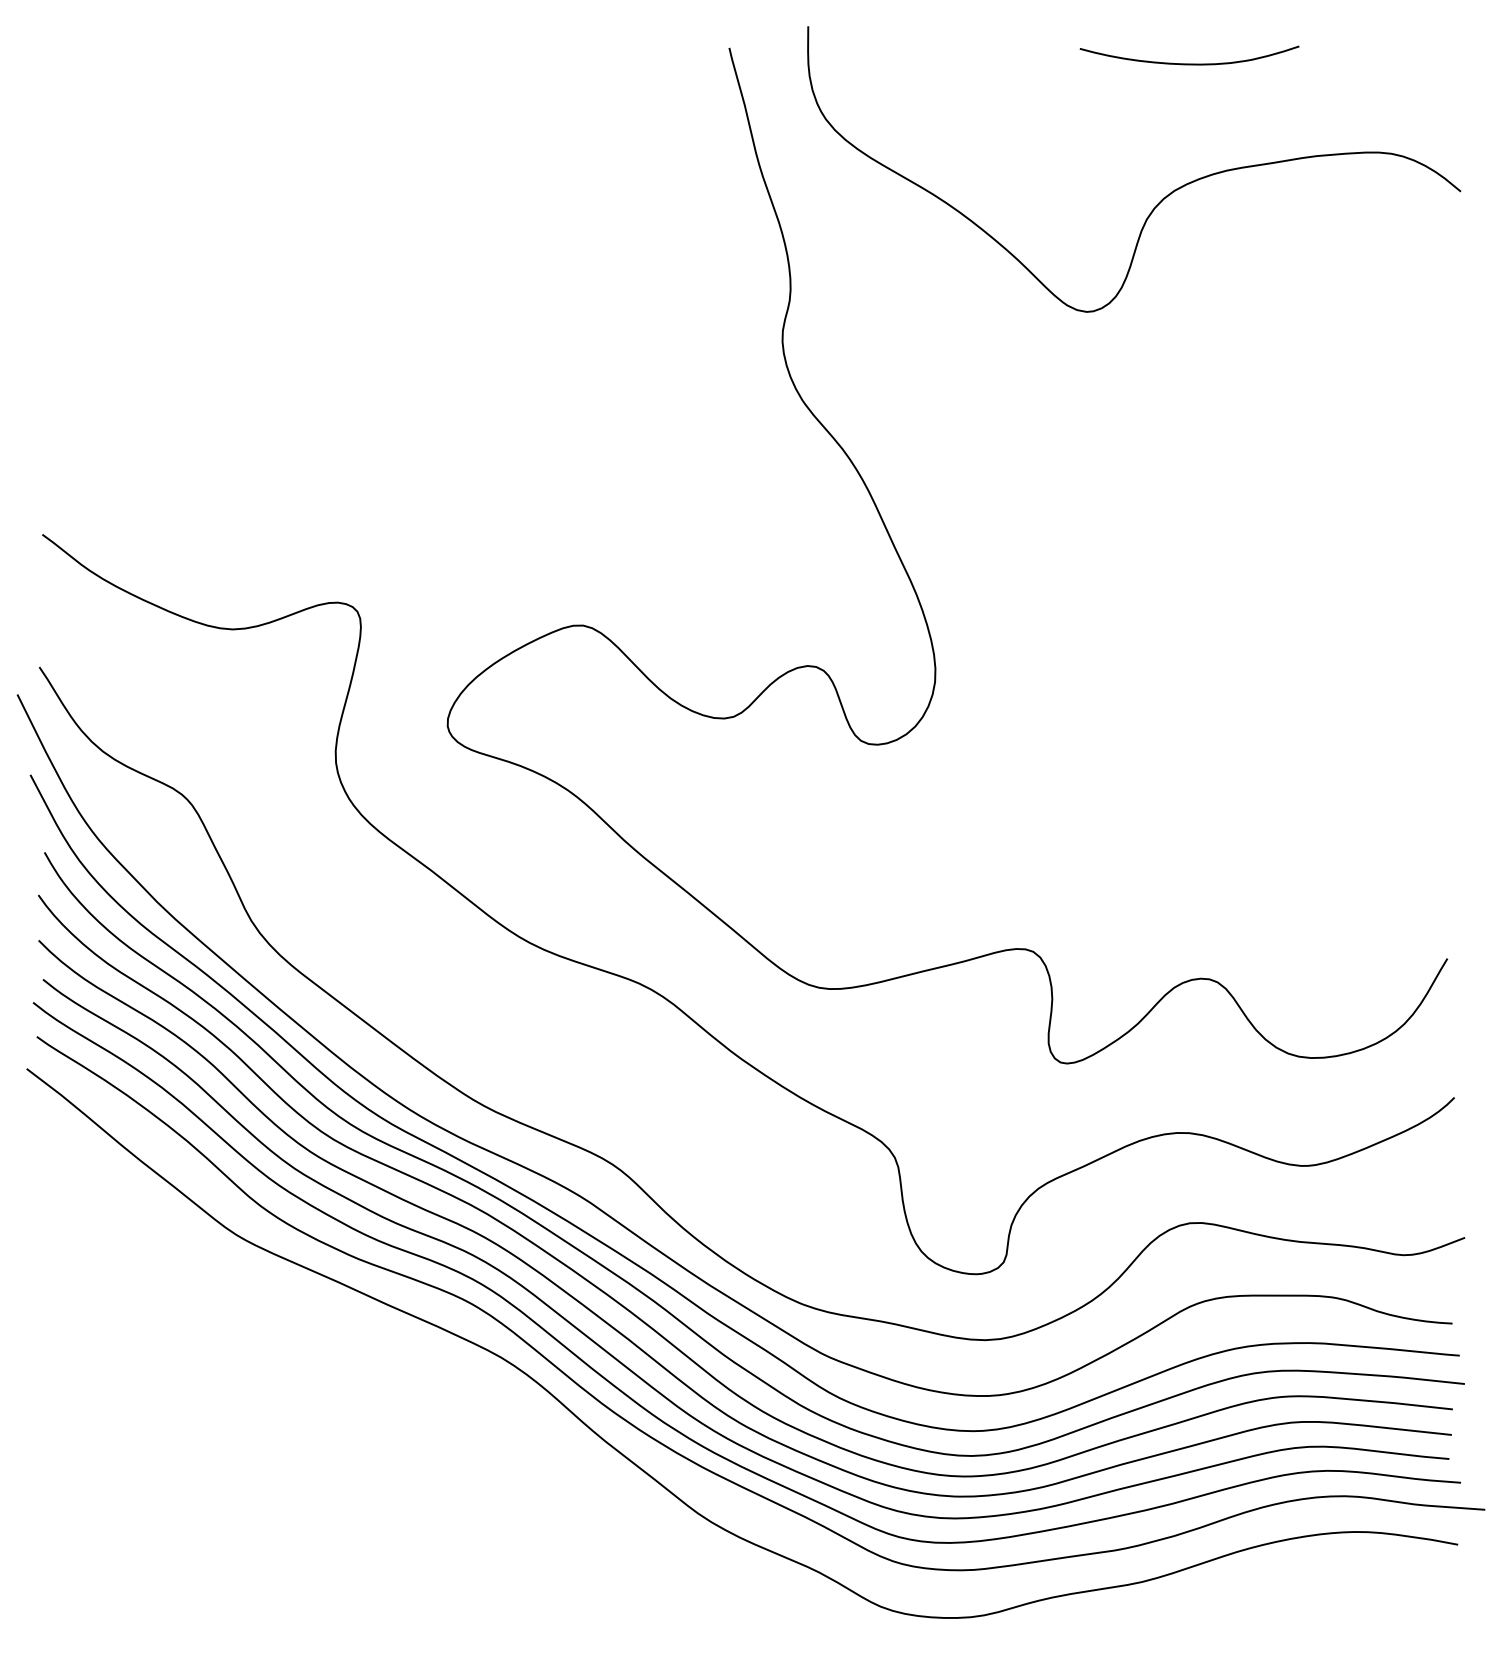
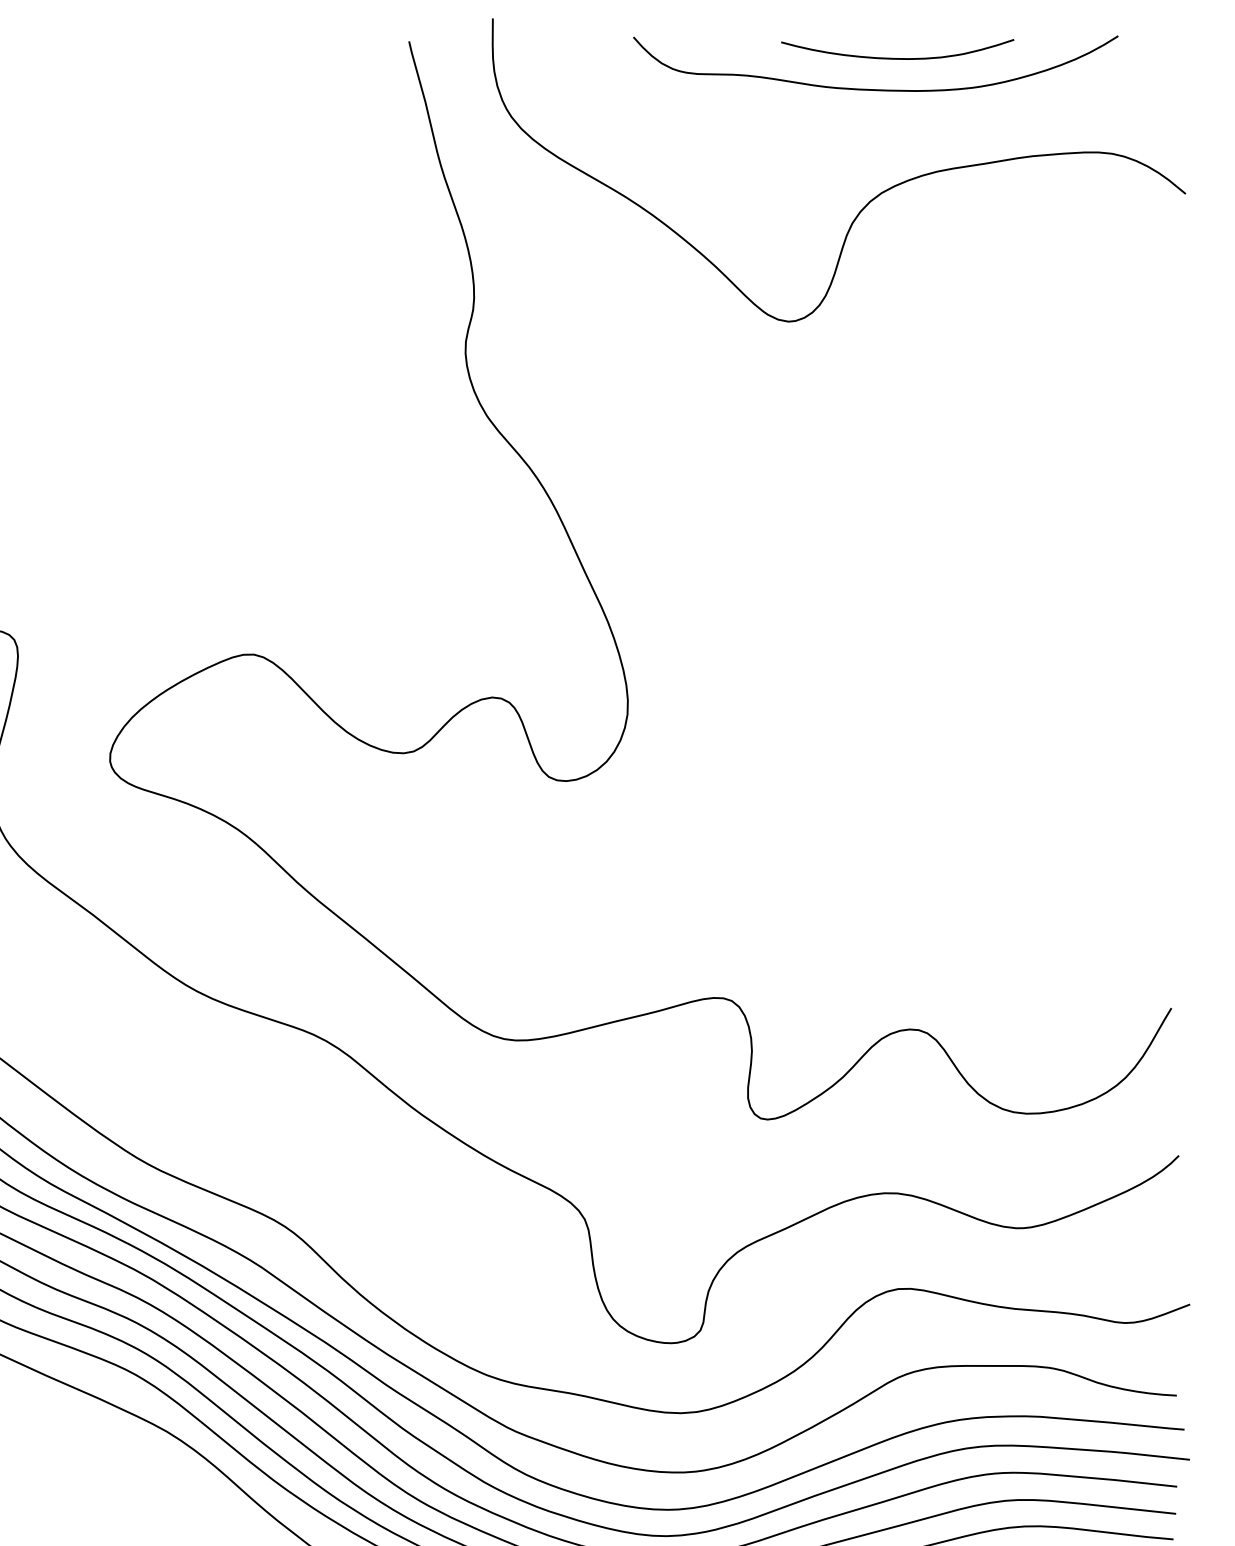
curve: (1167, 92) -> (874, 88), added

